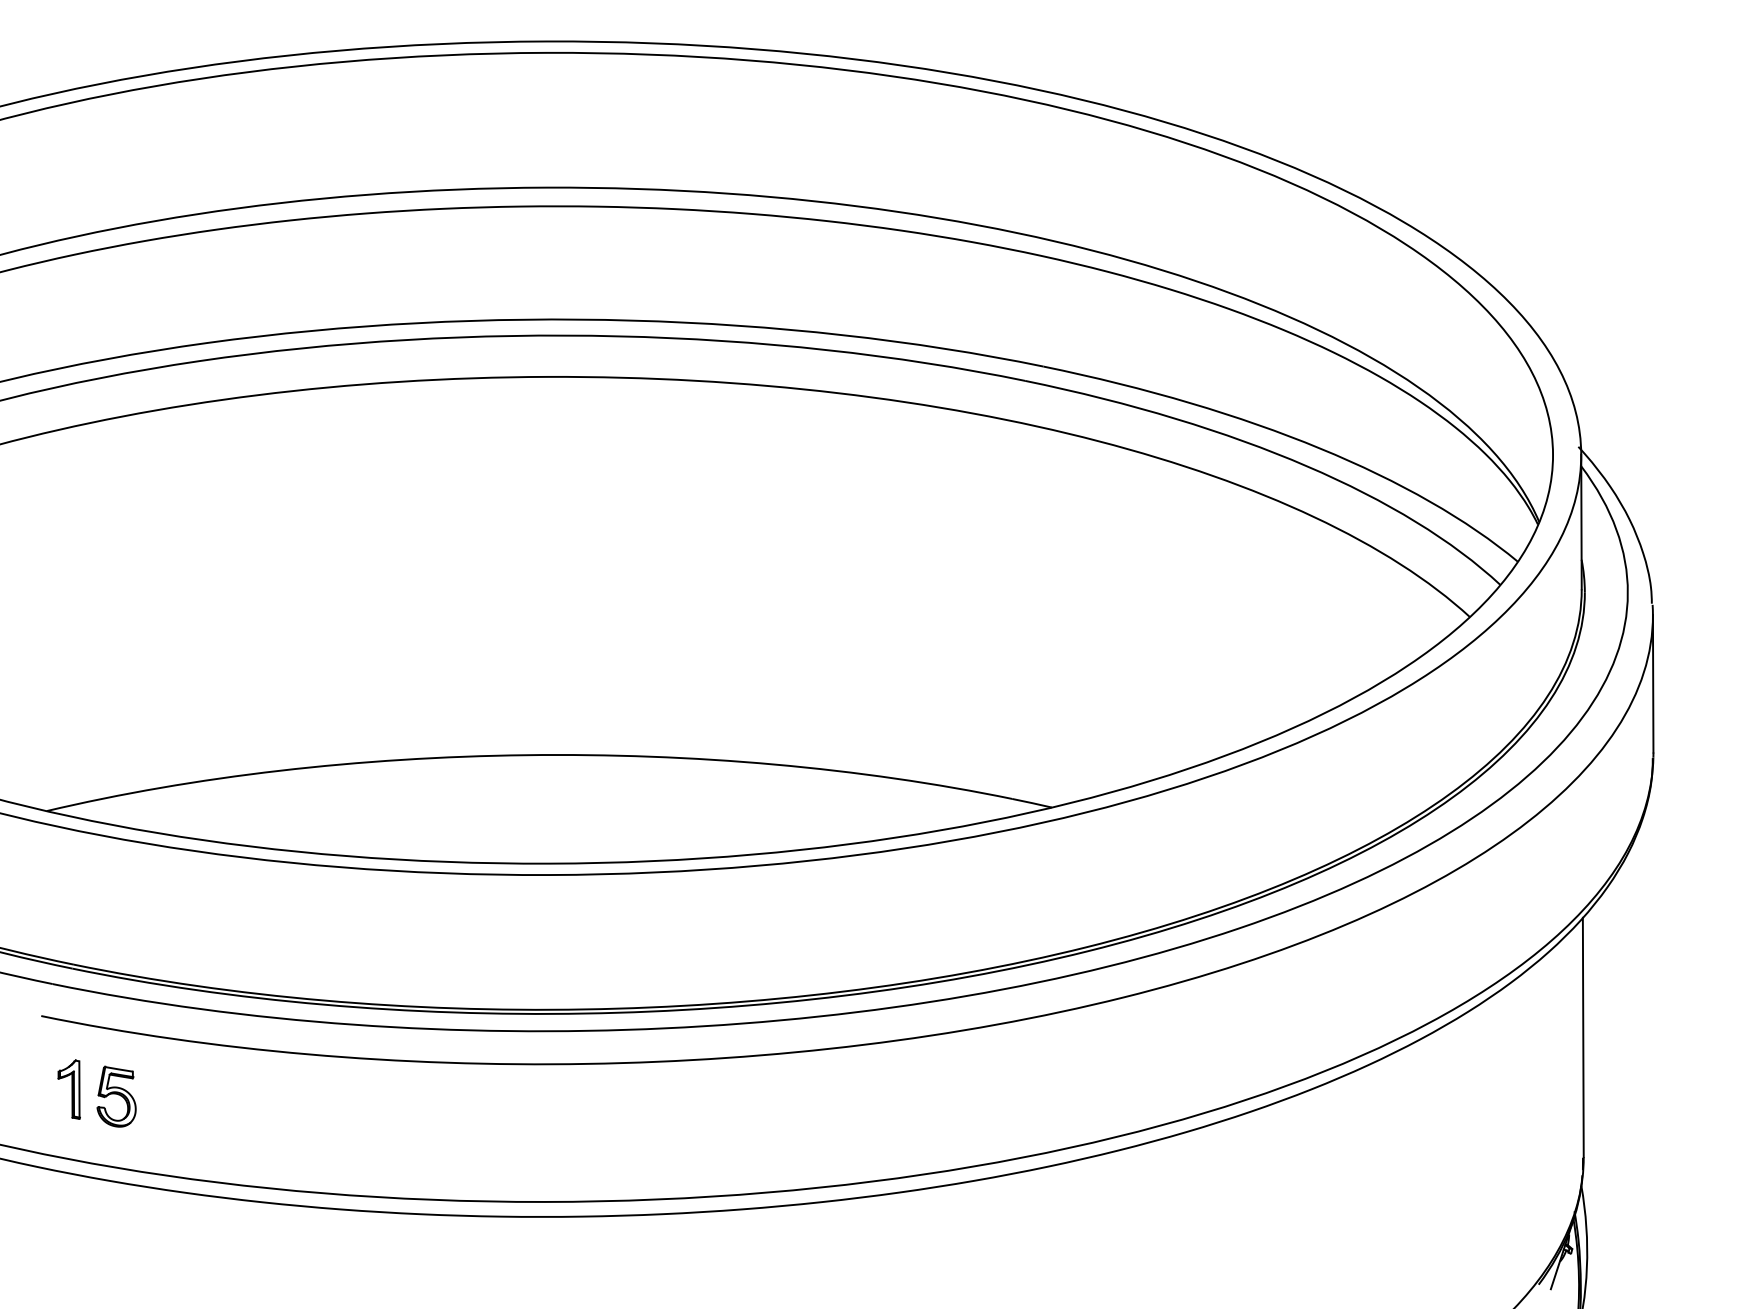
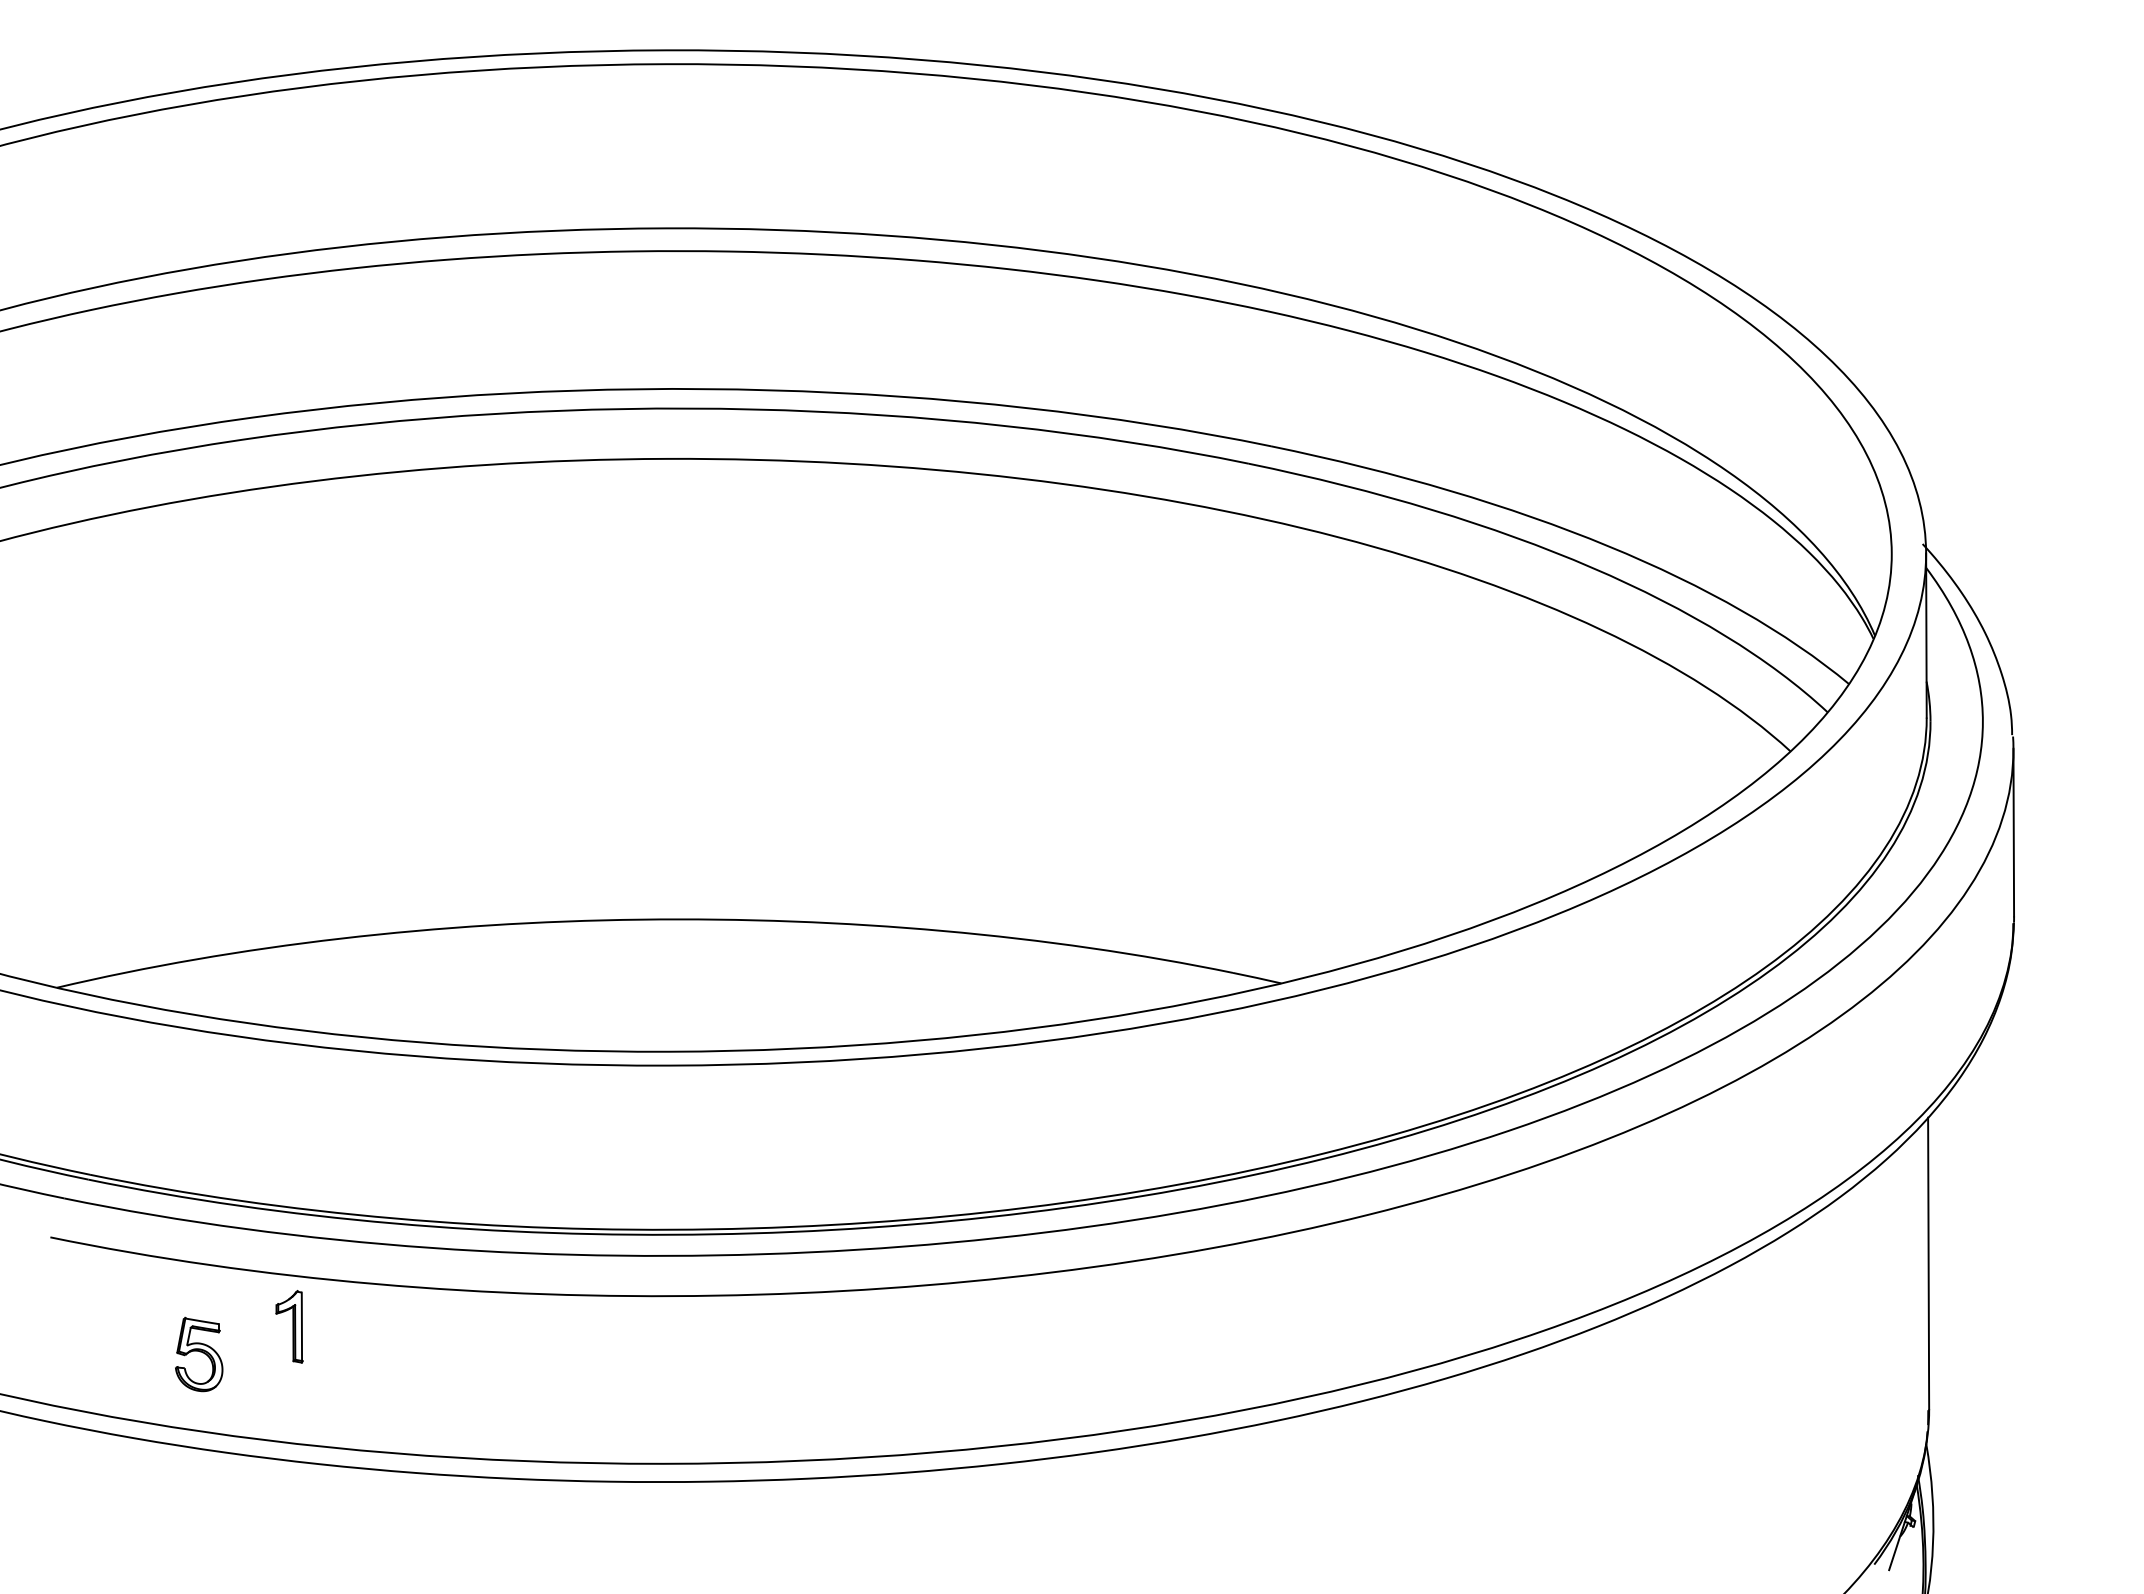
part: (69, 1089) -> (289, 1326), moved
part: (116, 1096) -> (199, 1354), moved

